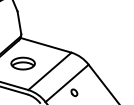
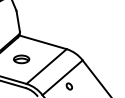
part: (22, 63) -> (21, 59), size x0.7

